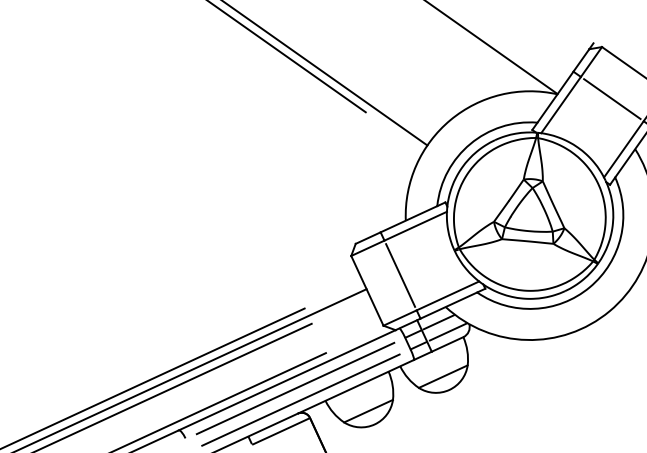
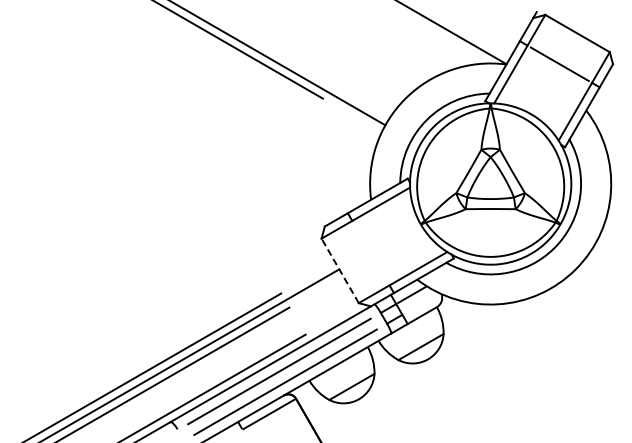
line: (400, 275) -> (370, 253), removed
line: (366, 290) -> (339, 270), solid -> dashed
line: (447, 331) -> (421, 303), removed

